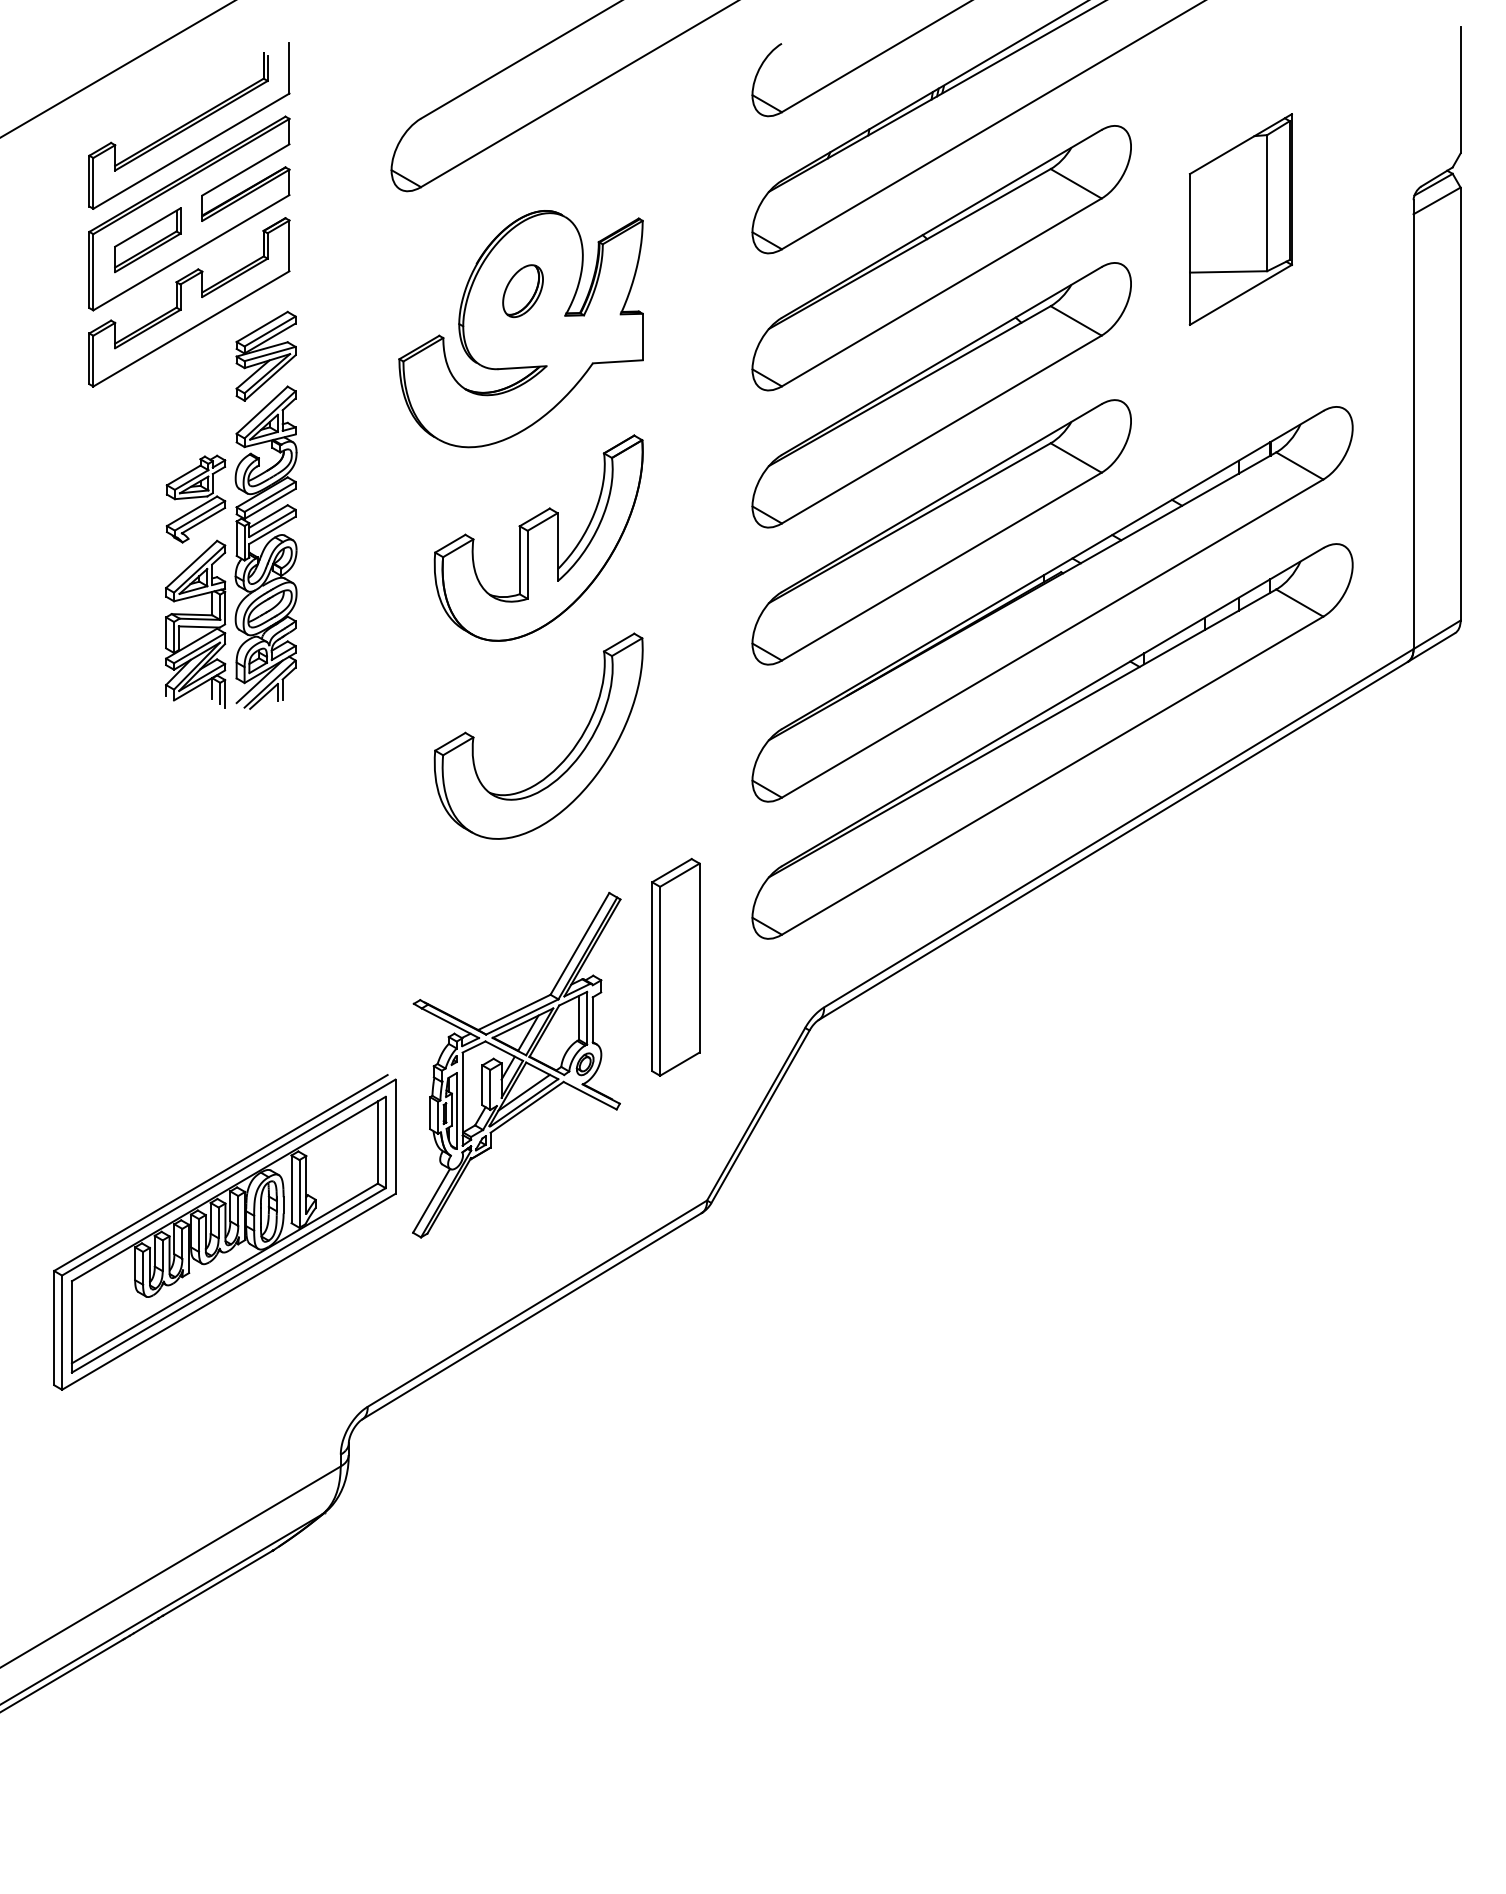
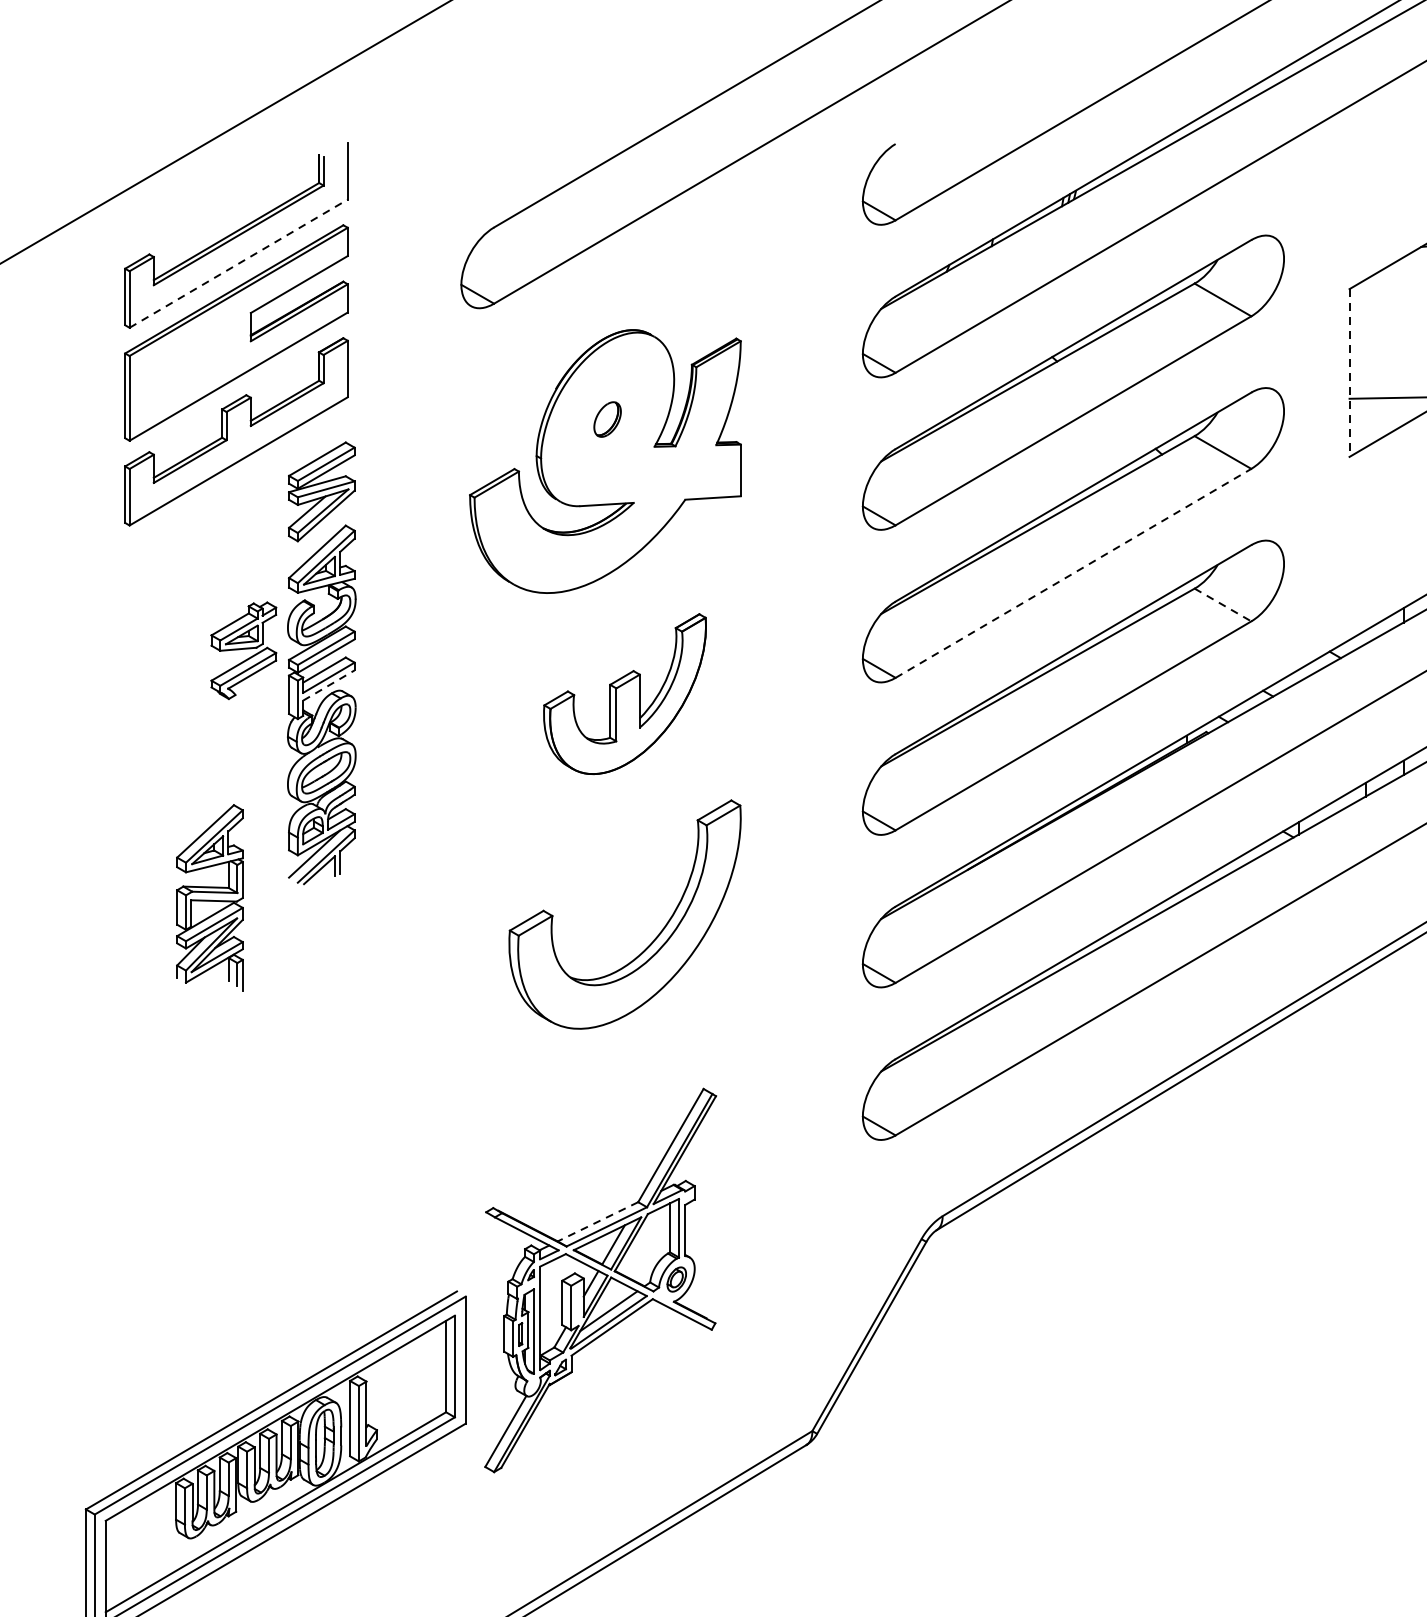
line: (191, 151) -> (238, 264), solid -> dashed
part: (147, 240) -> (189, 363), removed
line: (1189, 249) -> (1349, 373), solid -> dashed
part: (522, 291) -> (607, 419), size x0.6
line: (942, 429) -> (1074, 573), solid -> dashed
line: (1076, 458) -> (1223, 605), solid -> dashed
line: (272, 530) -> (328, 685), solid -> dashed
part: (538, 537) -> (624, 693), size x0.7
part: (195, 623) -> (209, 897), moved
part: (675, 966) -> (777, 1170), removed
line: (513, 1012) -> (597, 1221), solid -> dashed

